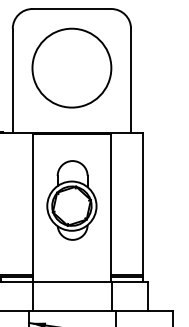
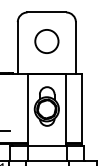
circle: (71, 68) -> (46, 41), size x0.6

